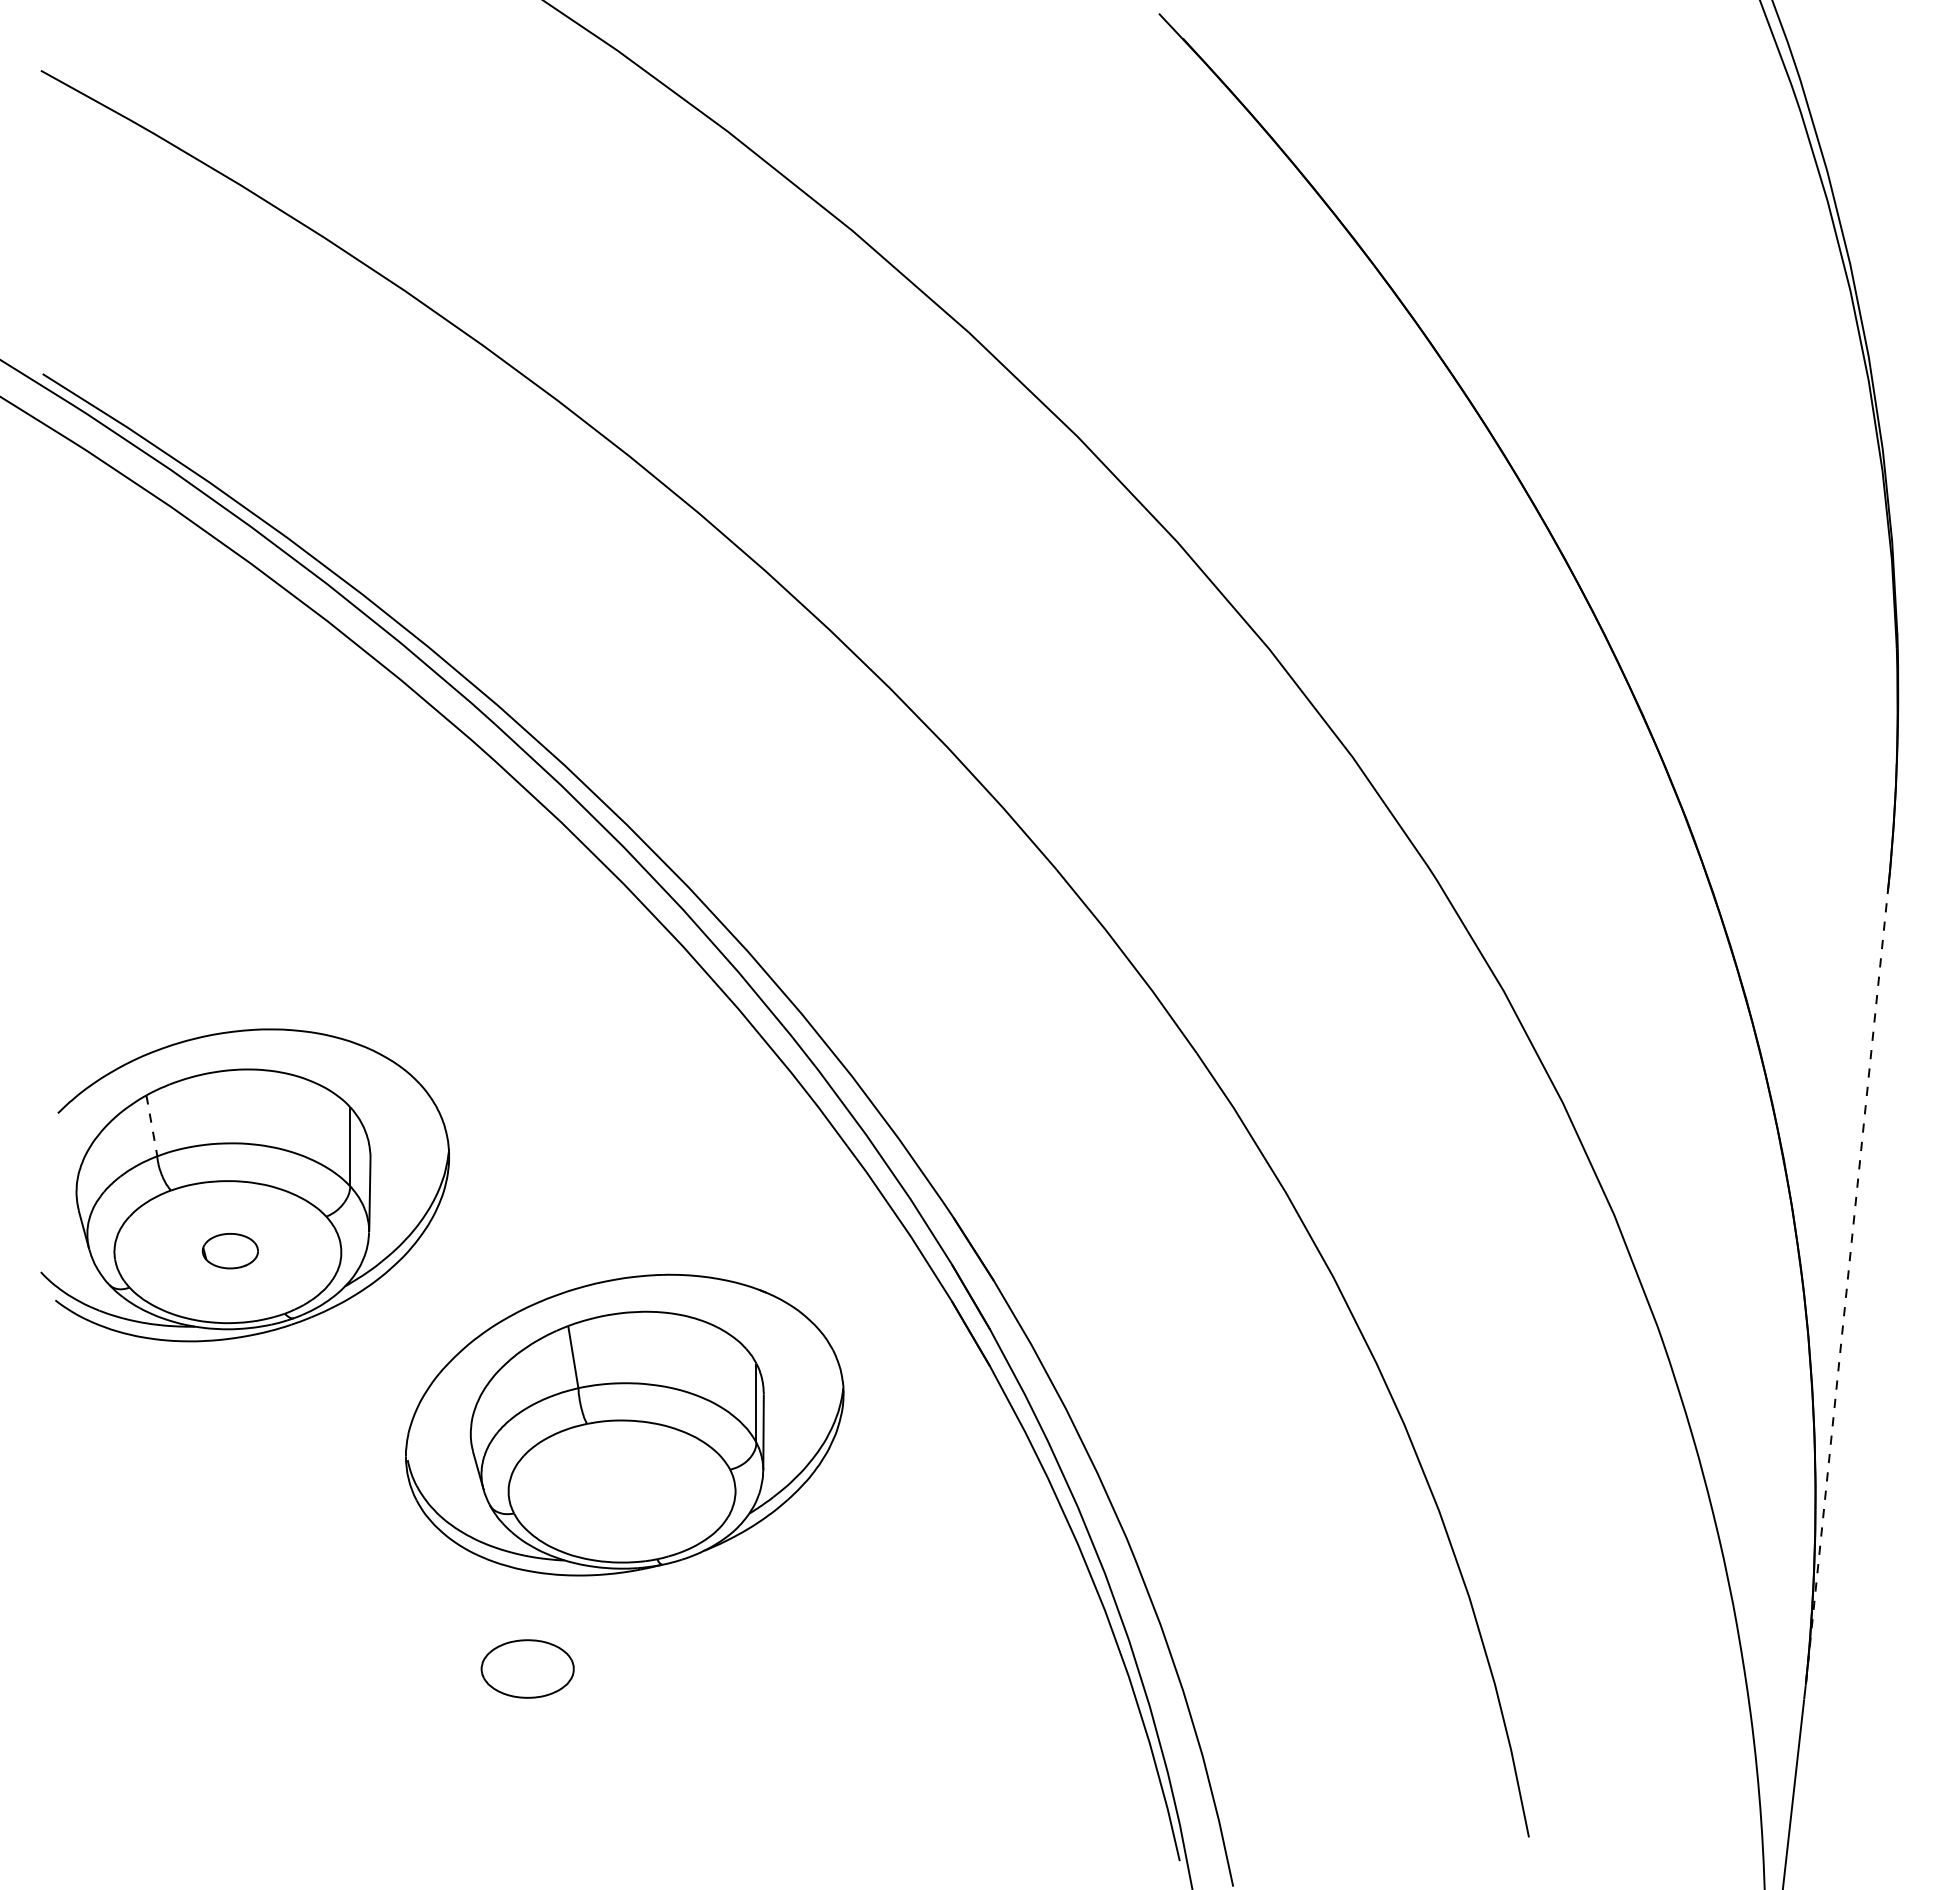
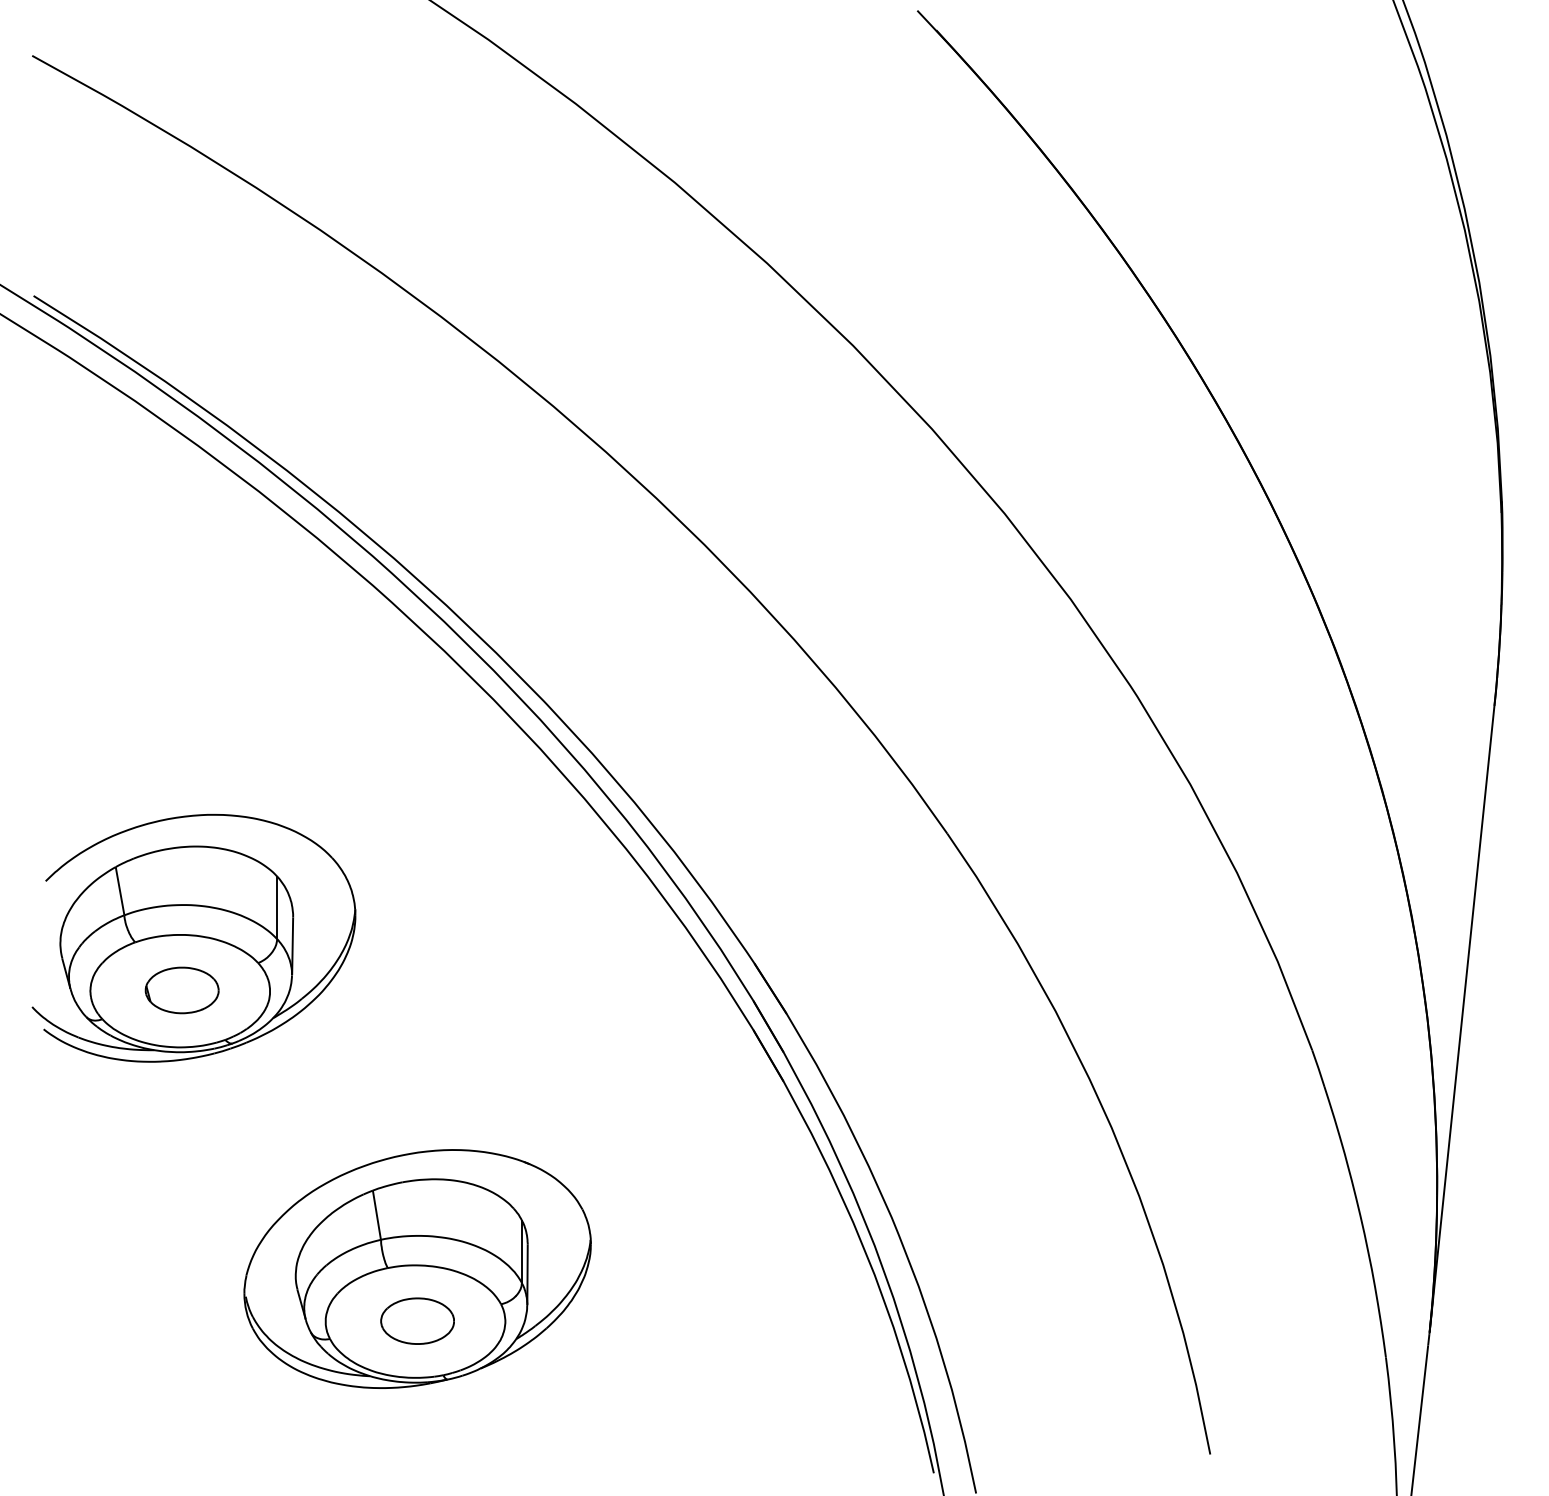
line: (151, 1125) -> (119, 890), dashed -> solid
part: (230, 1250) -> (182, 989), size x1.67
line: (1846, 1287) -> (1461, 1019), dashed -> solid
part: (624, 1424) -> (417, 1268), moved

